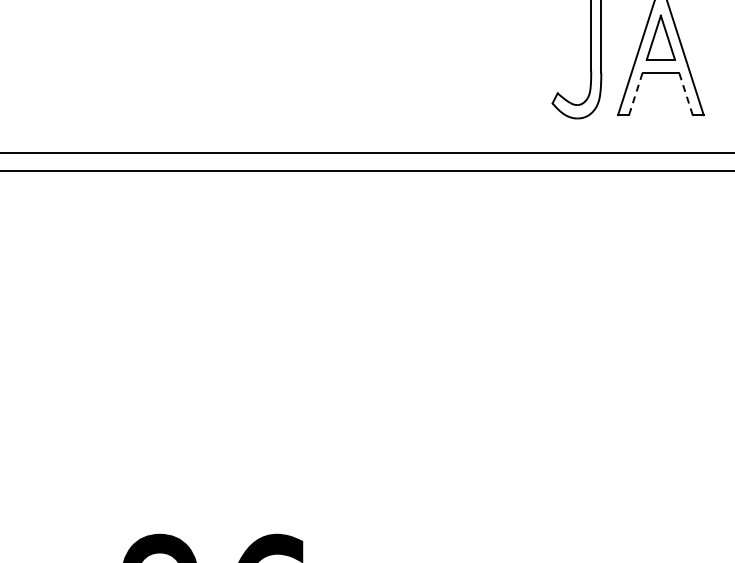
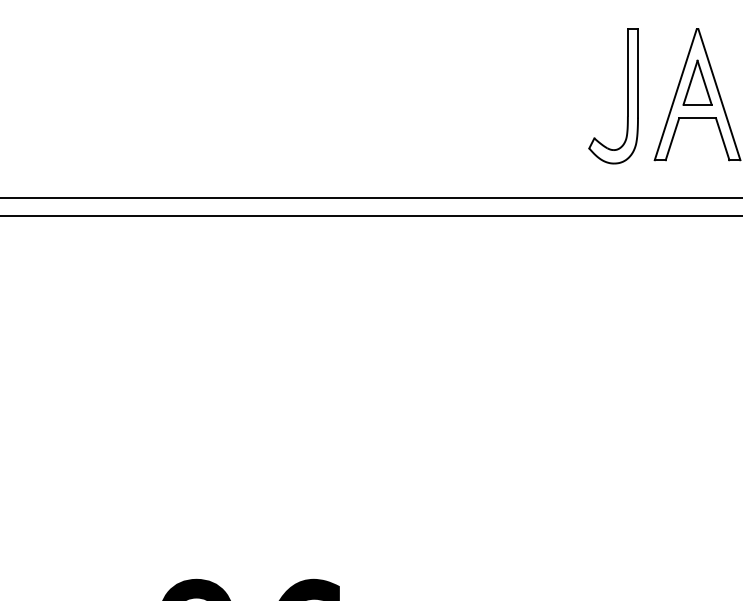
line: (685, 93) -> (722, 138), dashed -> solid
line: (635, 94) -> (672, 139), dashed -> solid

